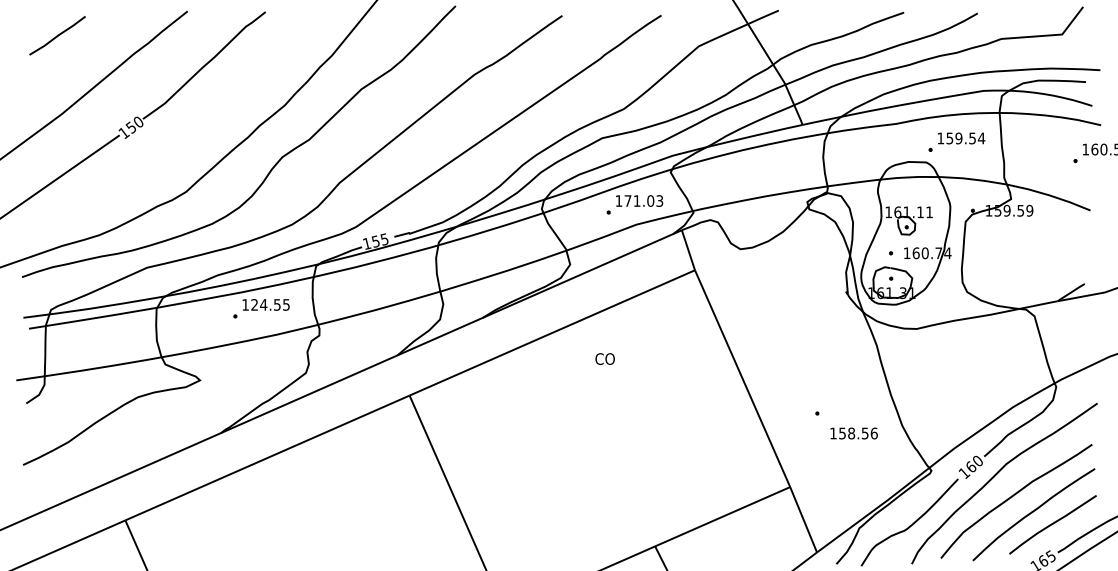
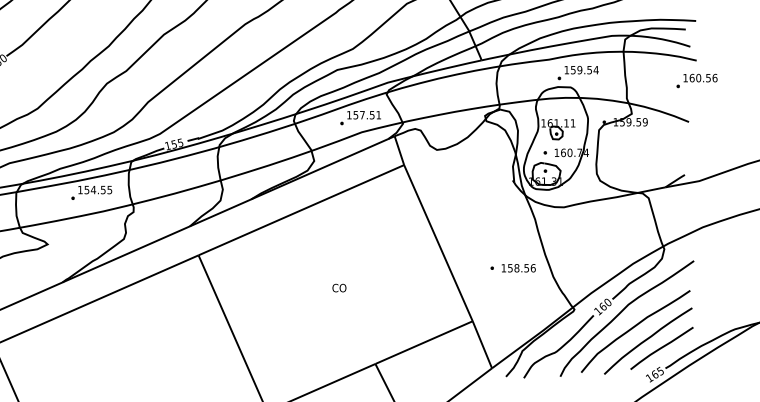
part: (956, 141) -> (578, 72), moved
text: (643, 200) -> (367, 114), 171.03 -> 157.51
text: (254, 304) -> (86, 189), 124.55 -> 154.55
text: (604, 358) -> (338, 287), moved
text: (853, 433) -> (518, 268), moved

